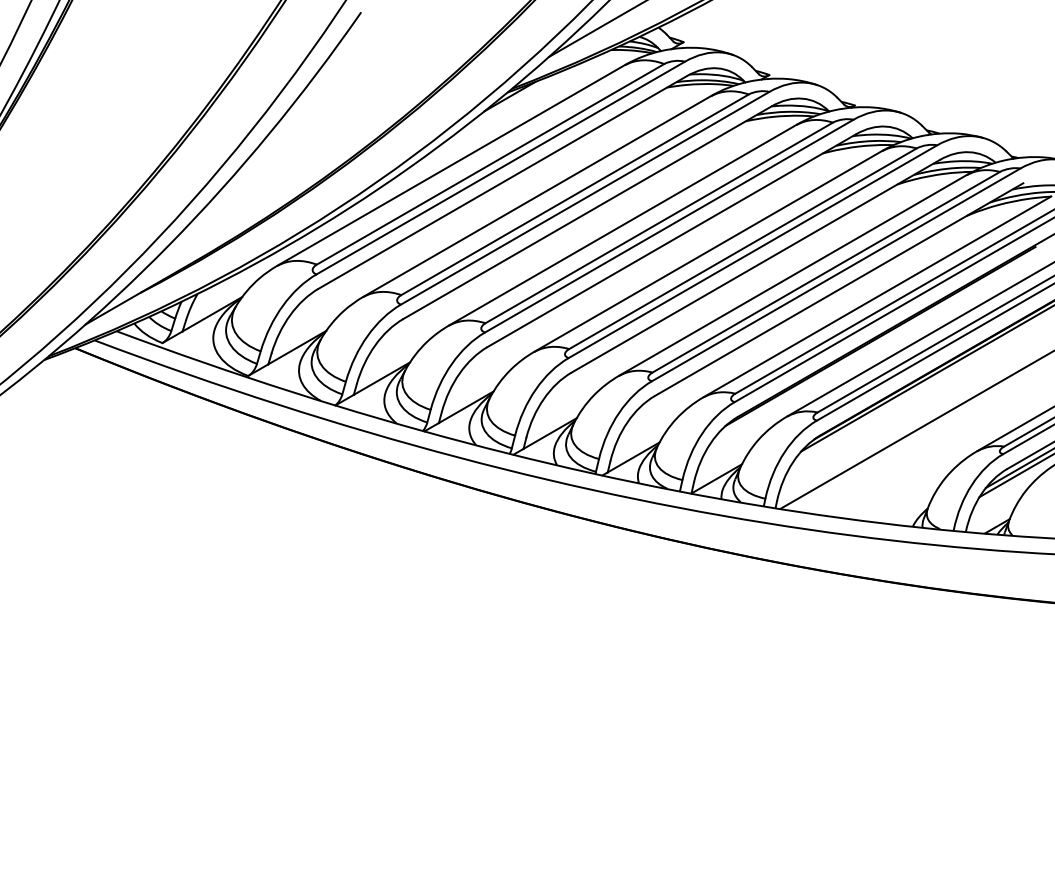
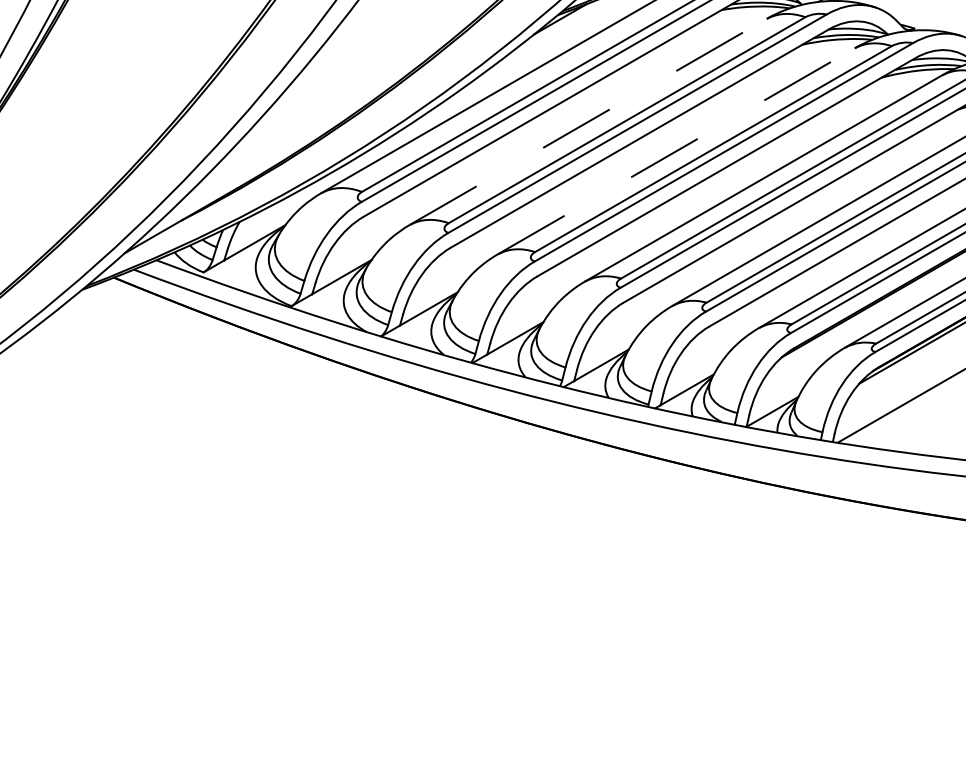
line: (537, 196) -> (588, 121), solid -> dashed
line: (623, 225) -> (676, 151), solid -> dashed

